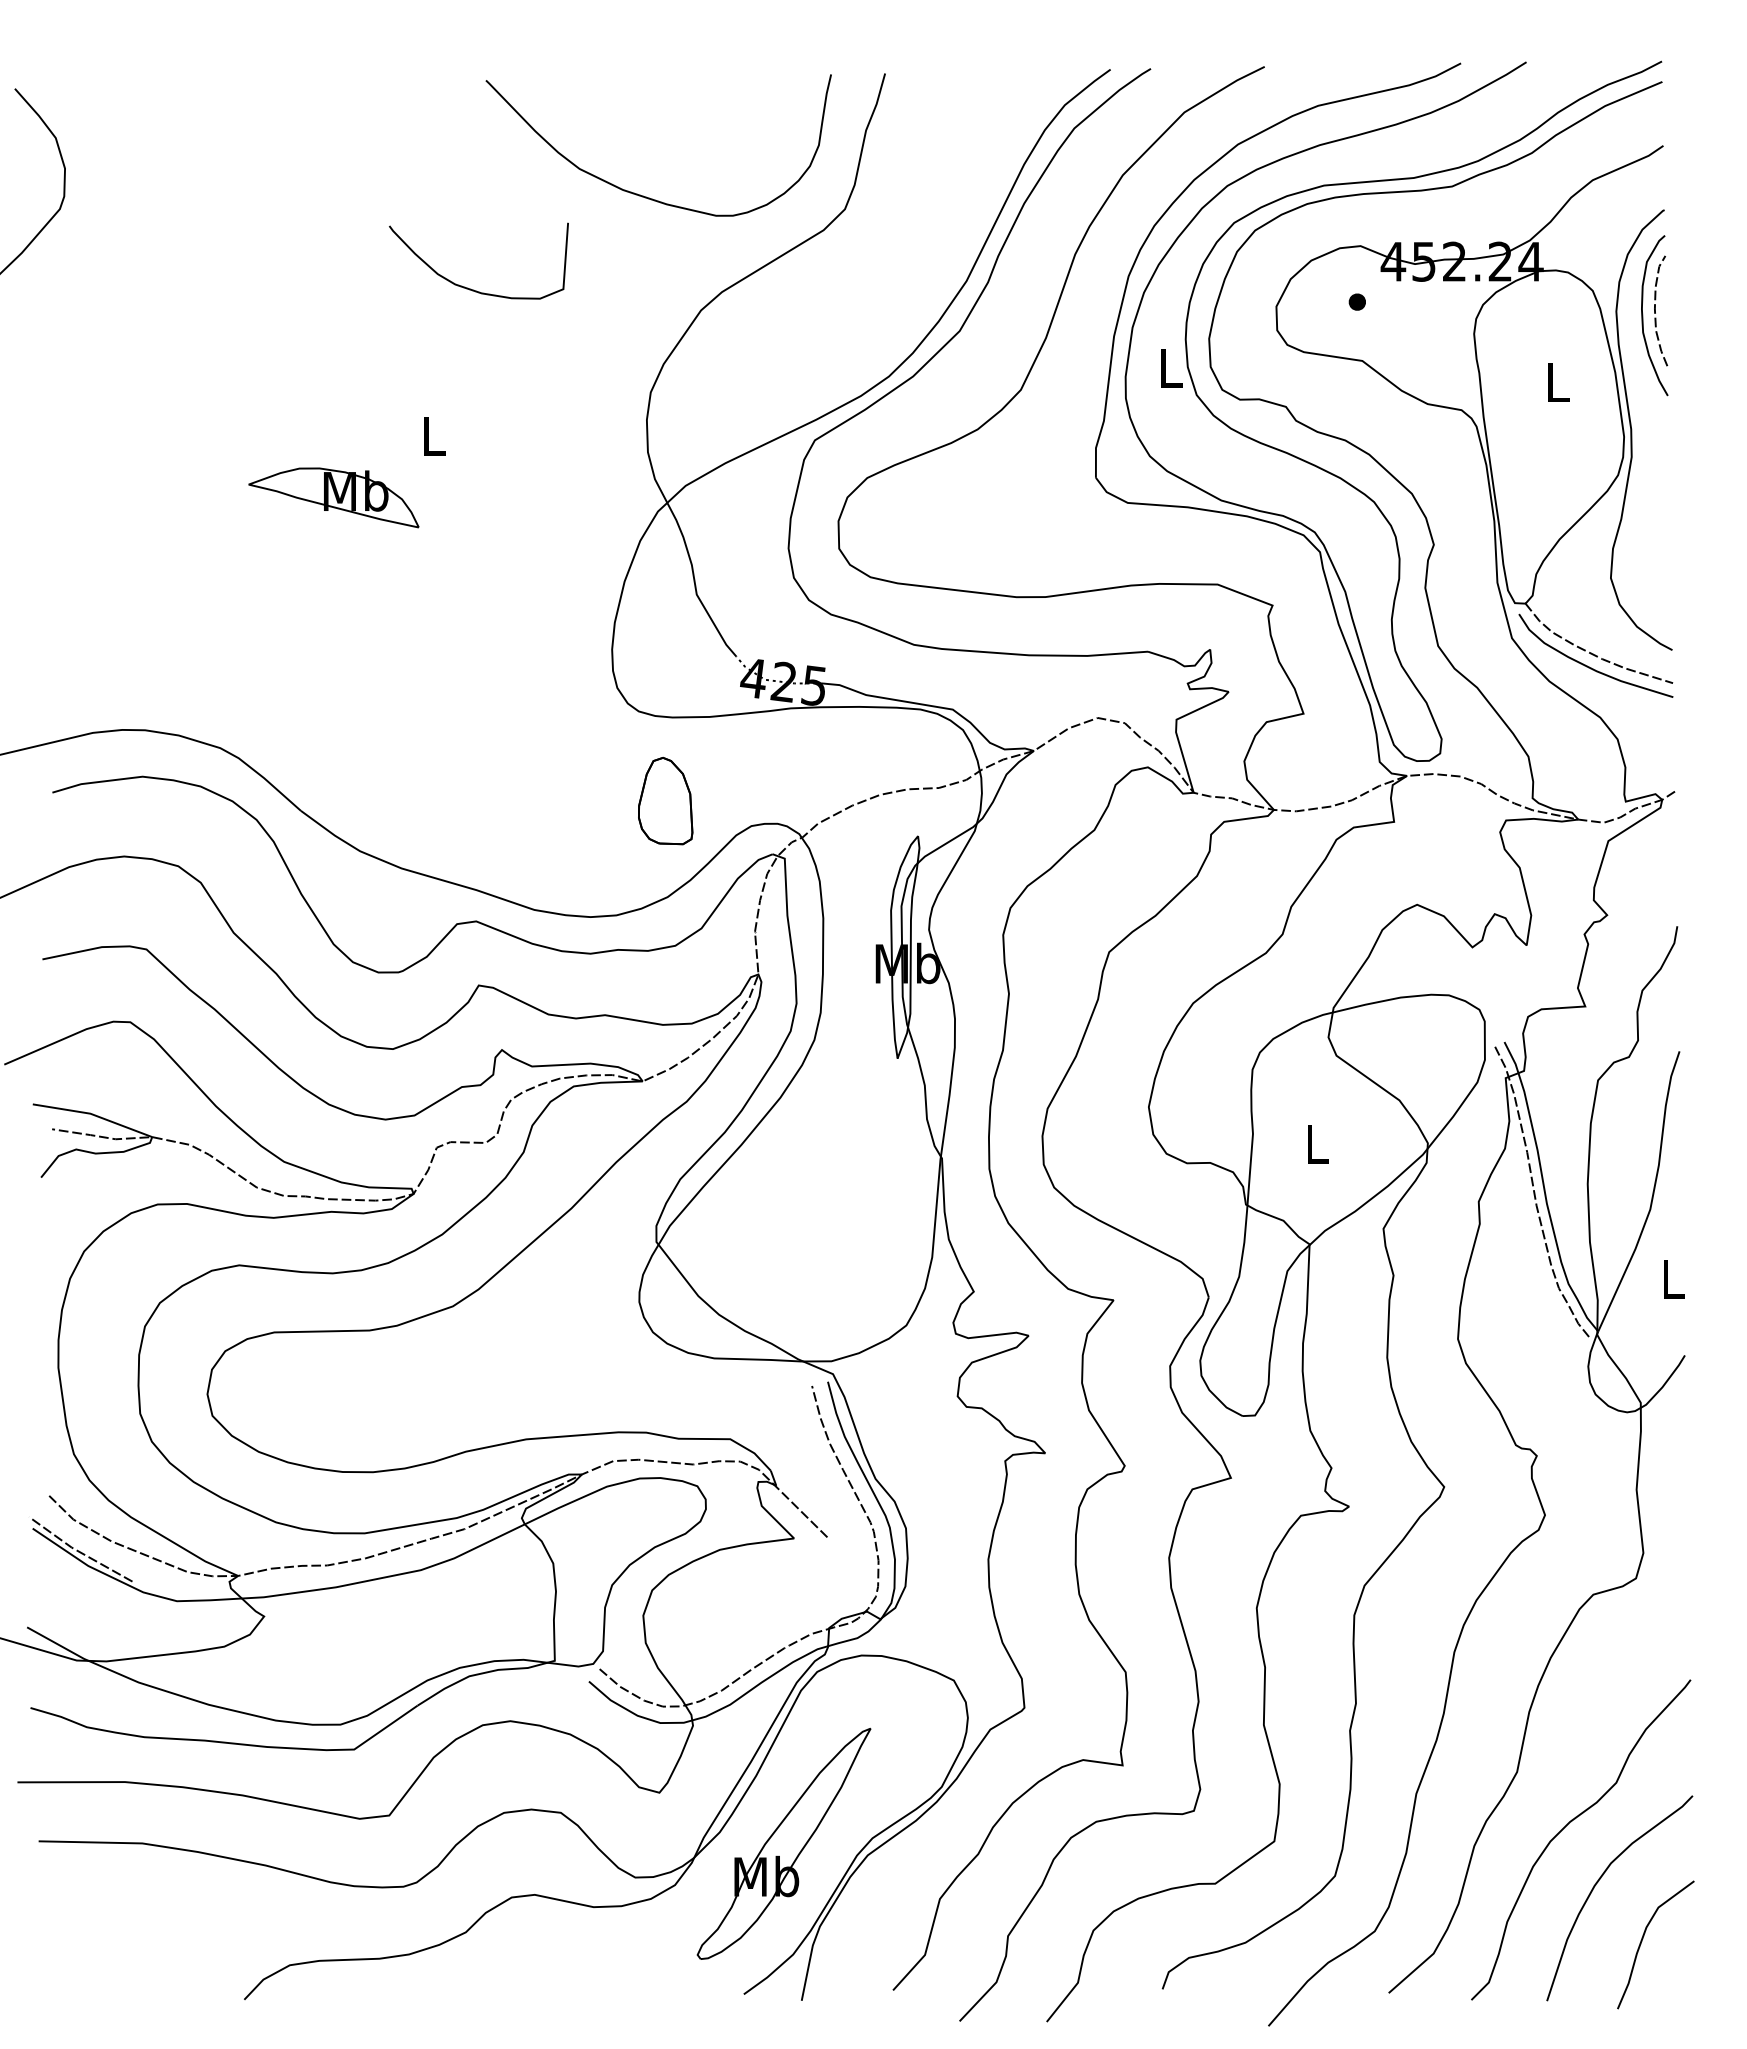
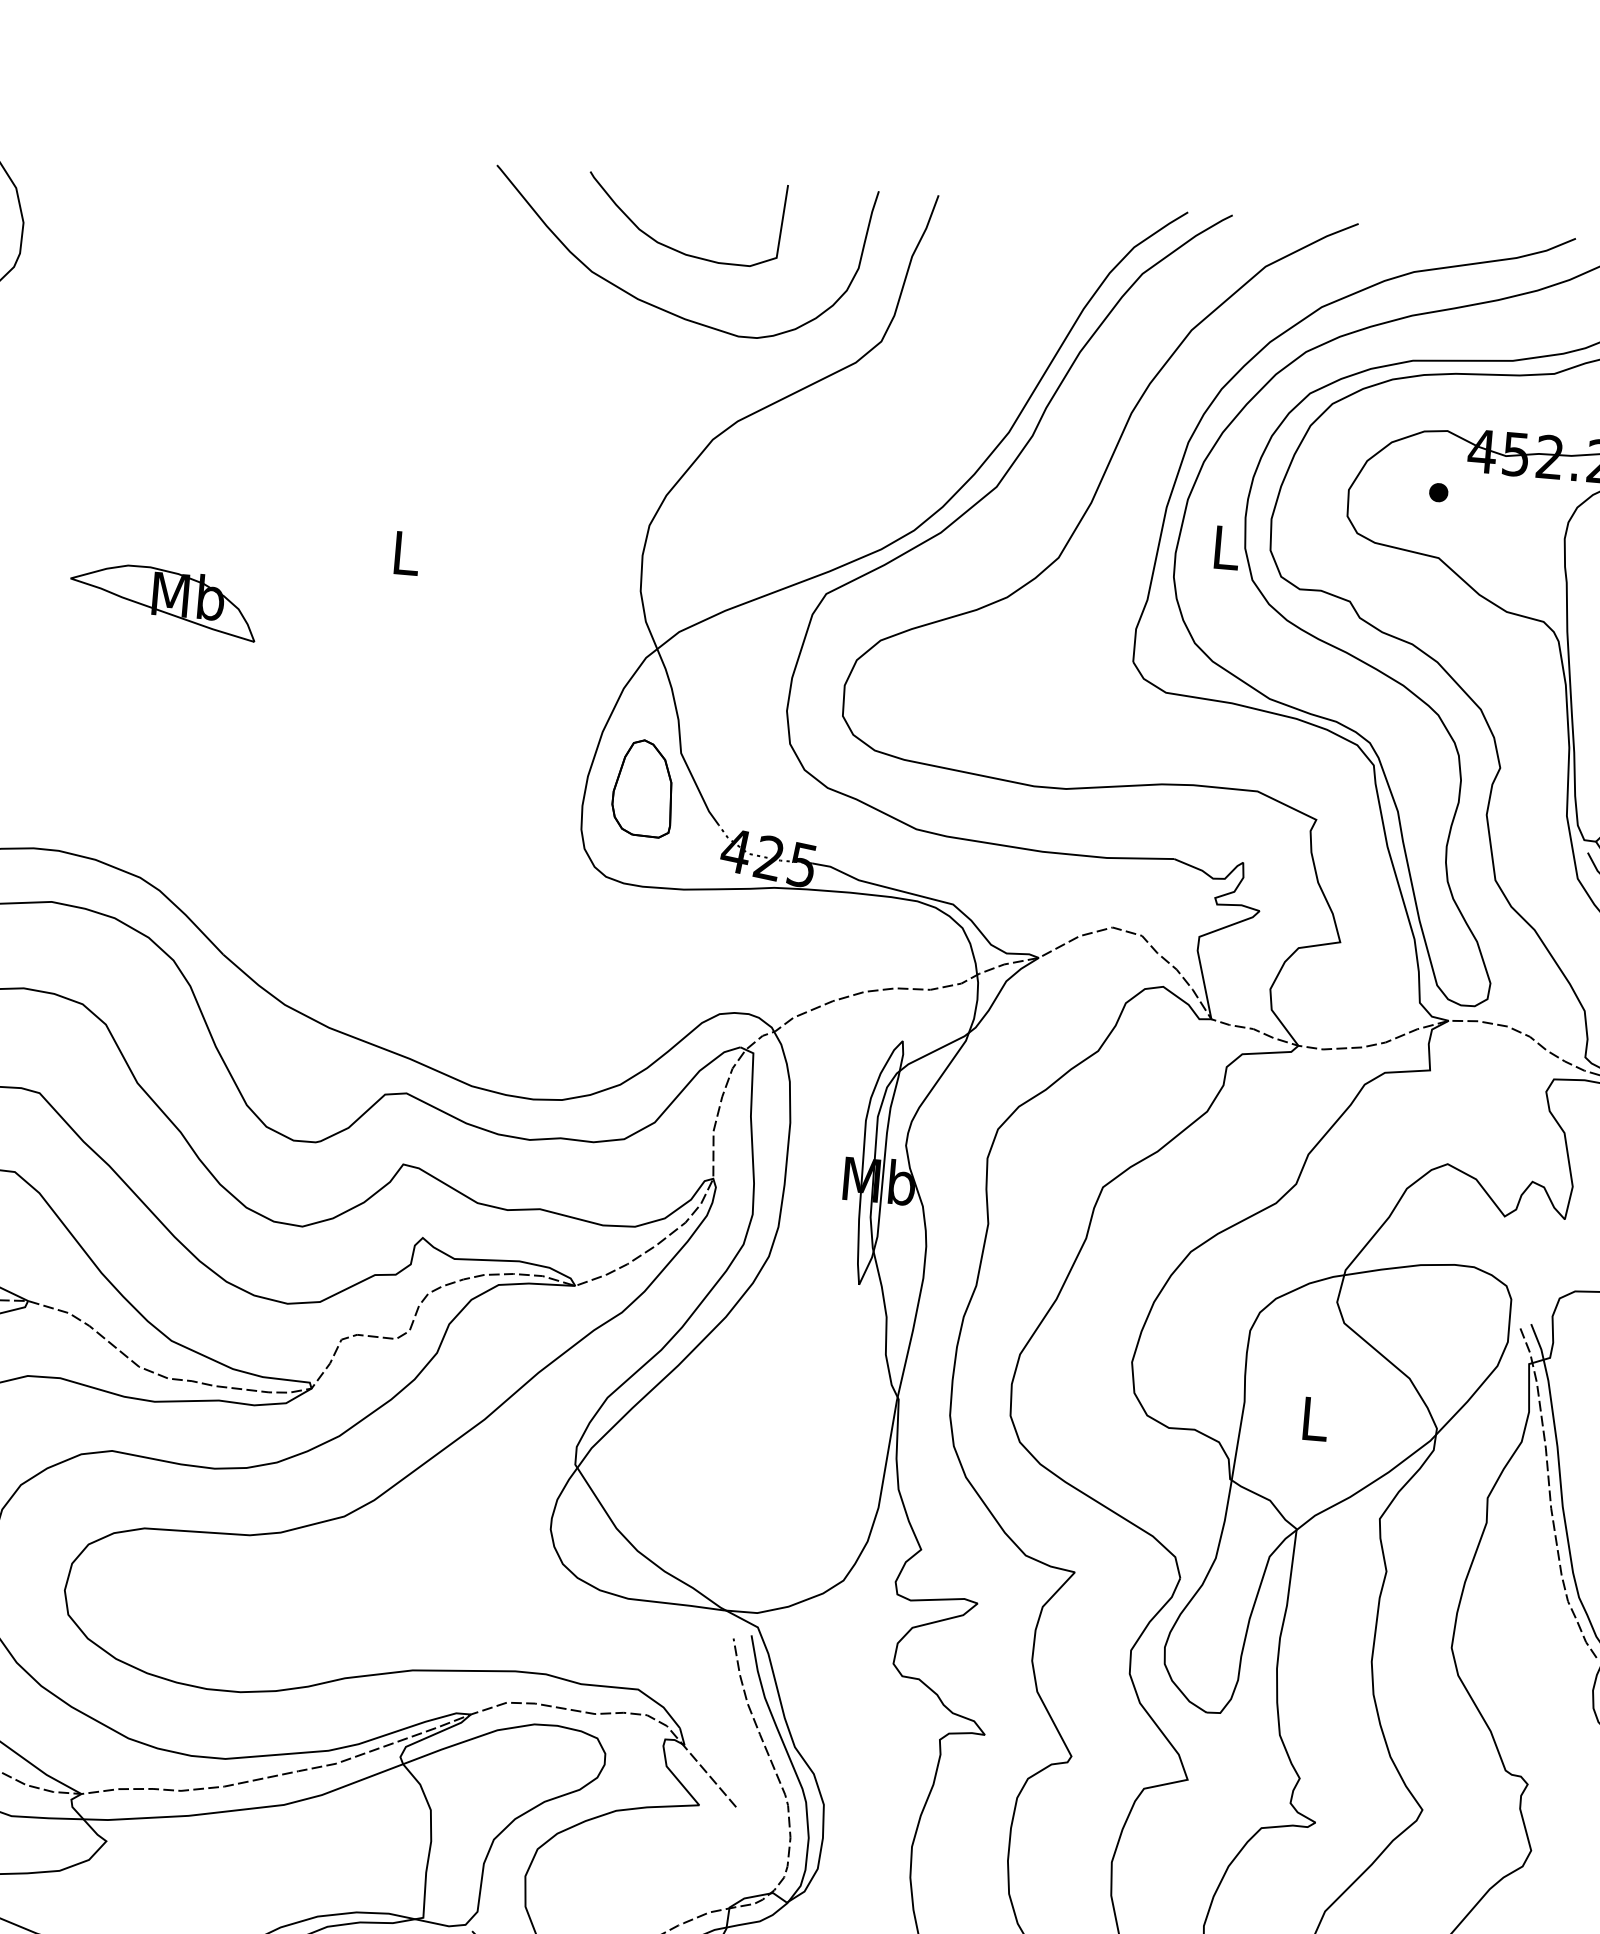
curve: (470, 288) -> (674, 248), moved
part: (333, 497) -> (163, 600), moved
part: (665, 800) -> (643, 787), moved

